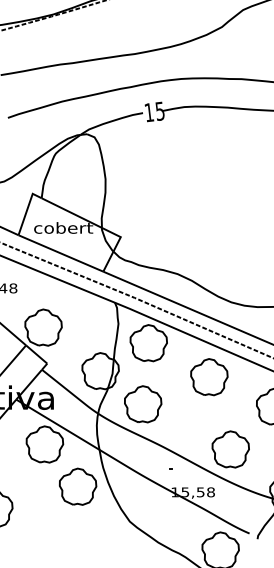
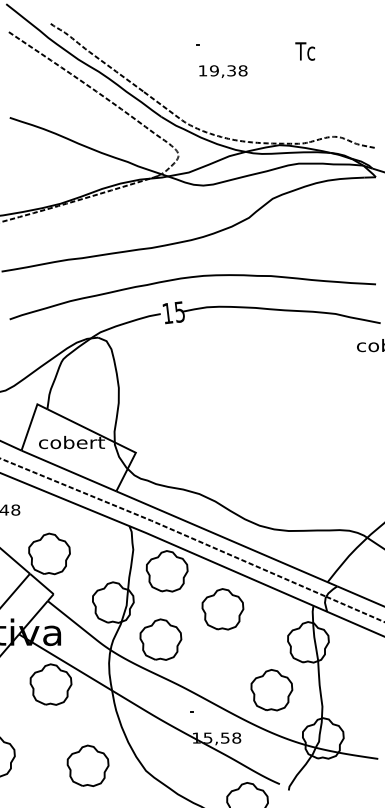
part: (208, 377) -> (222, 609), moved
part: (230, 449) -> (271, 690), moved
part: (77, 486) -> (87, 765), moved

